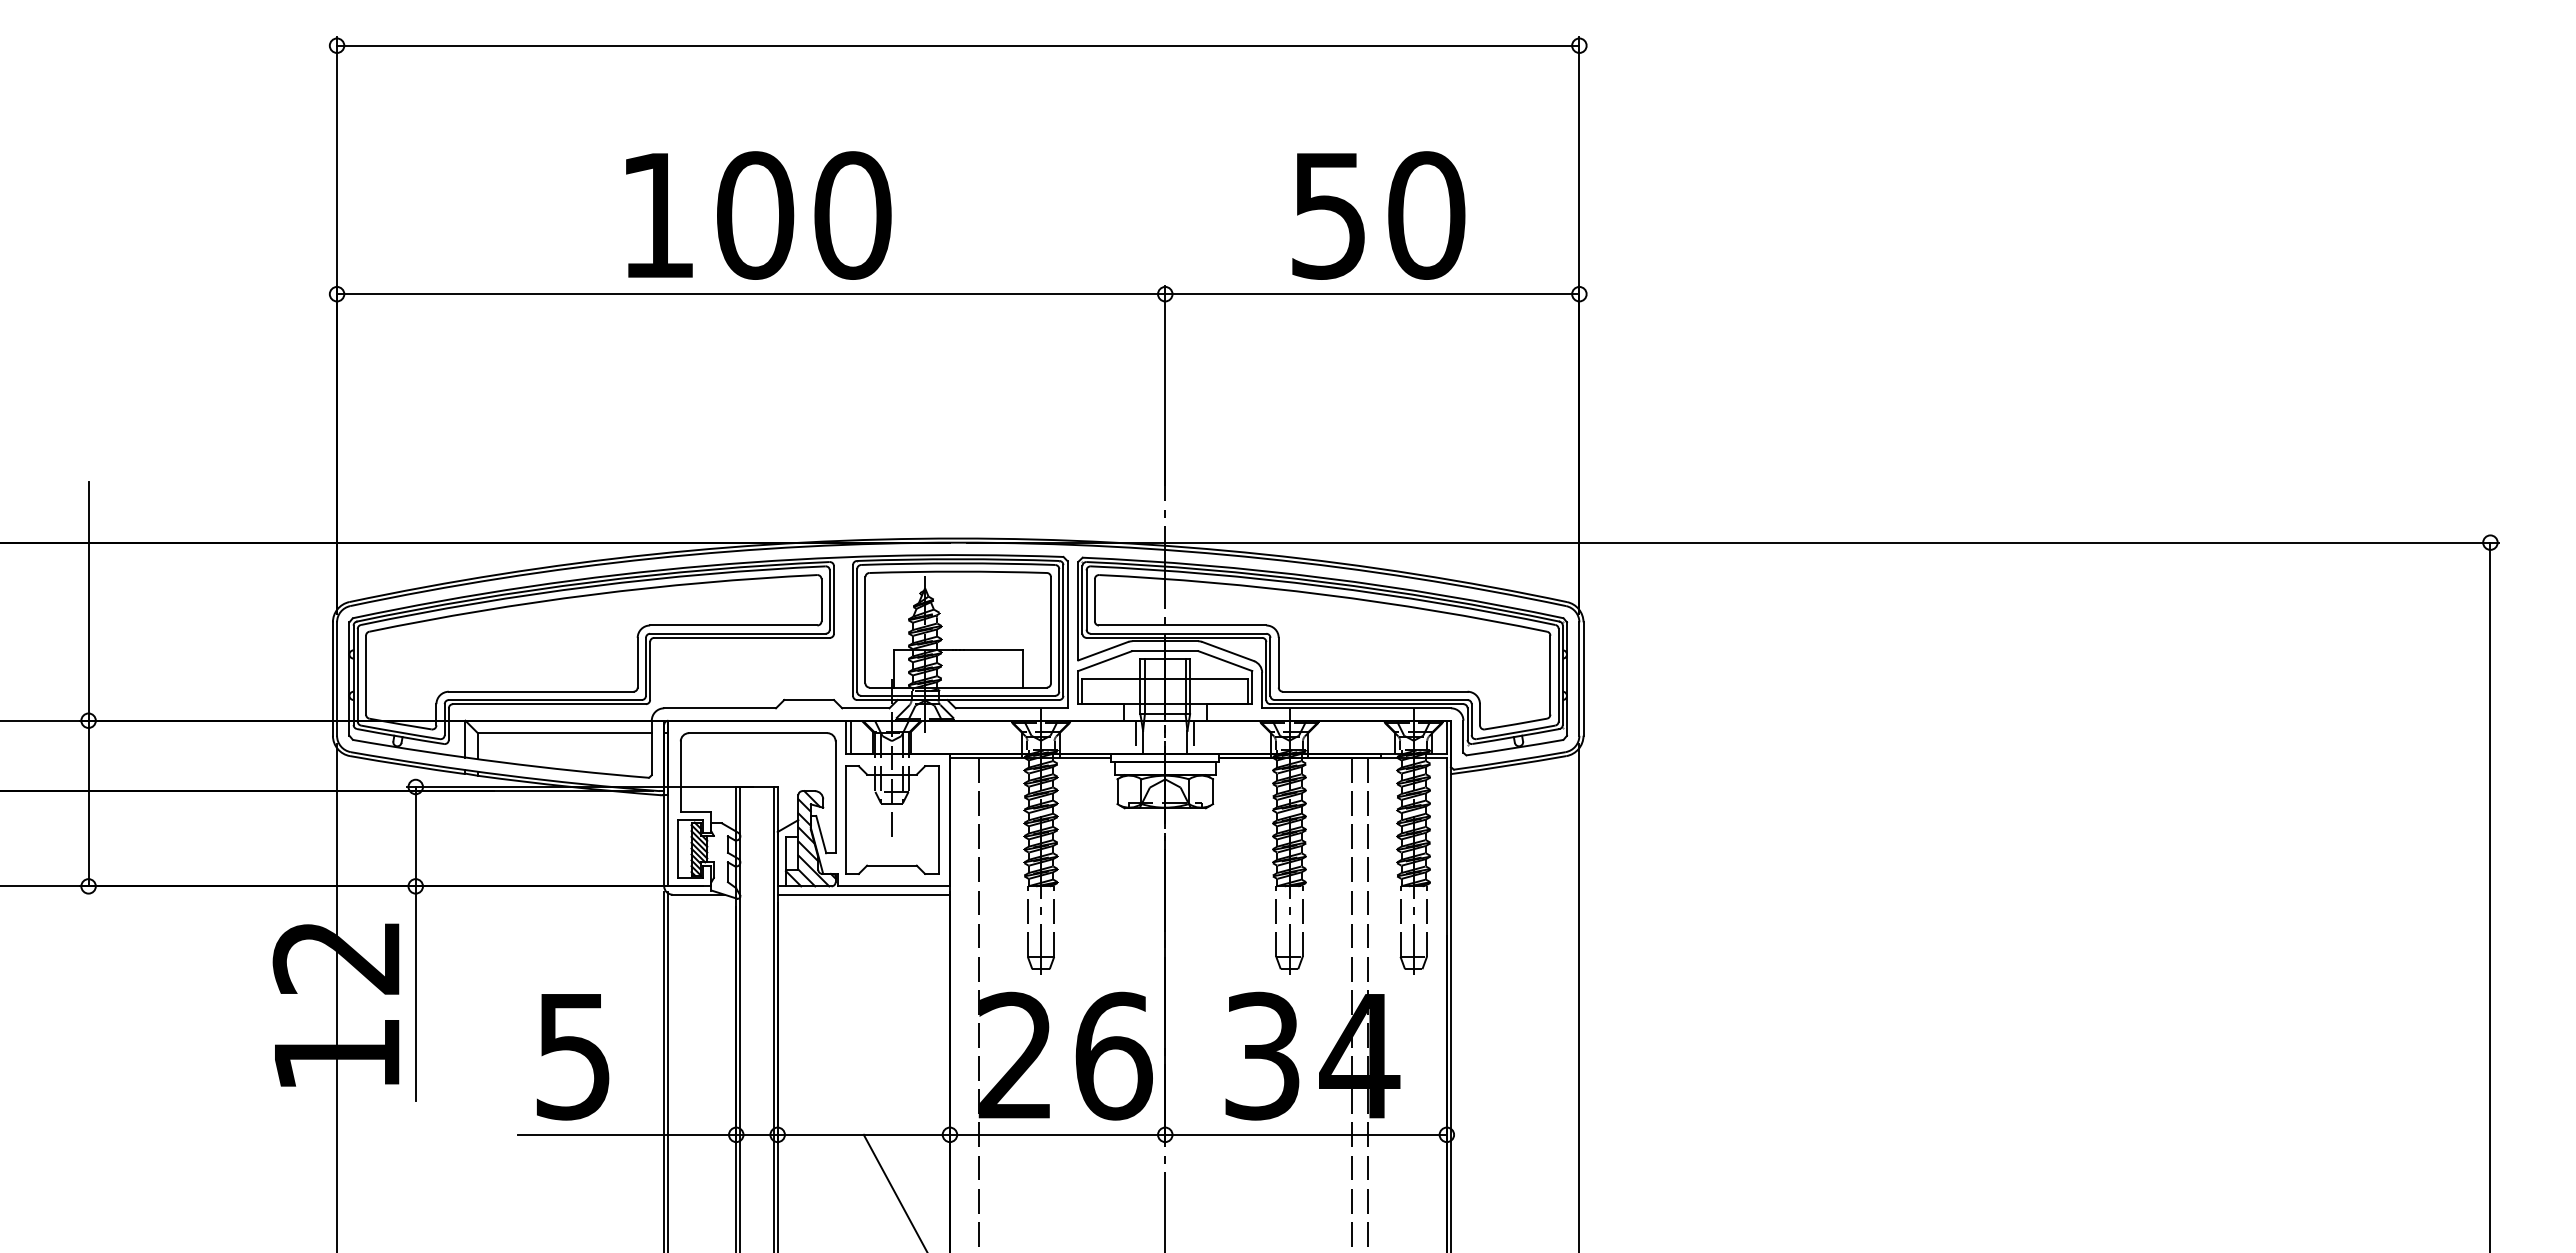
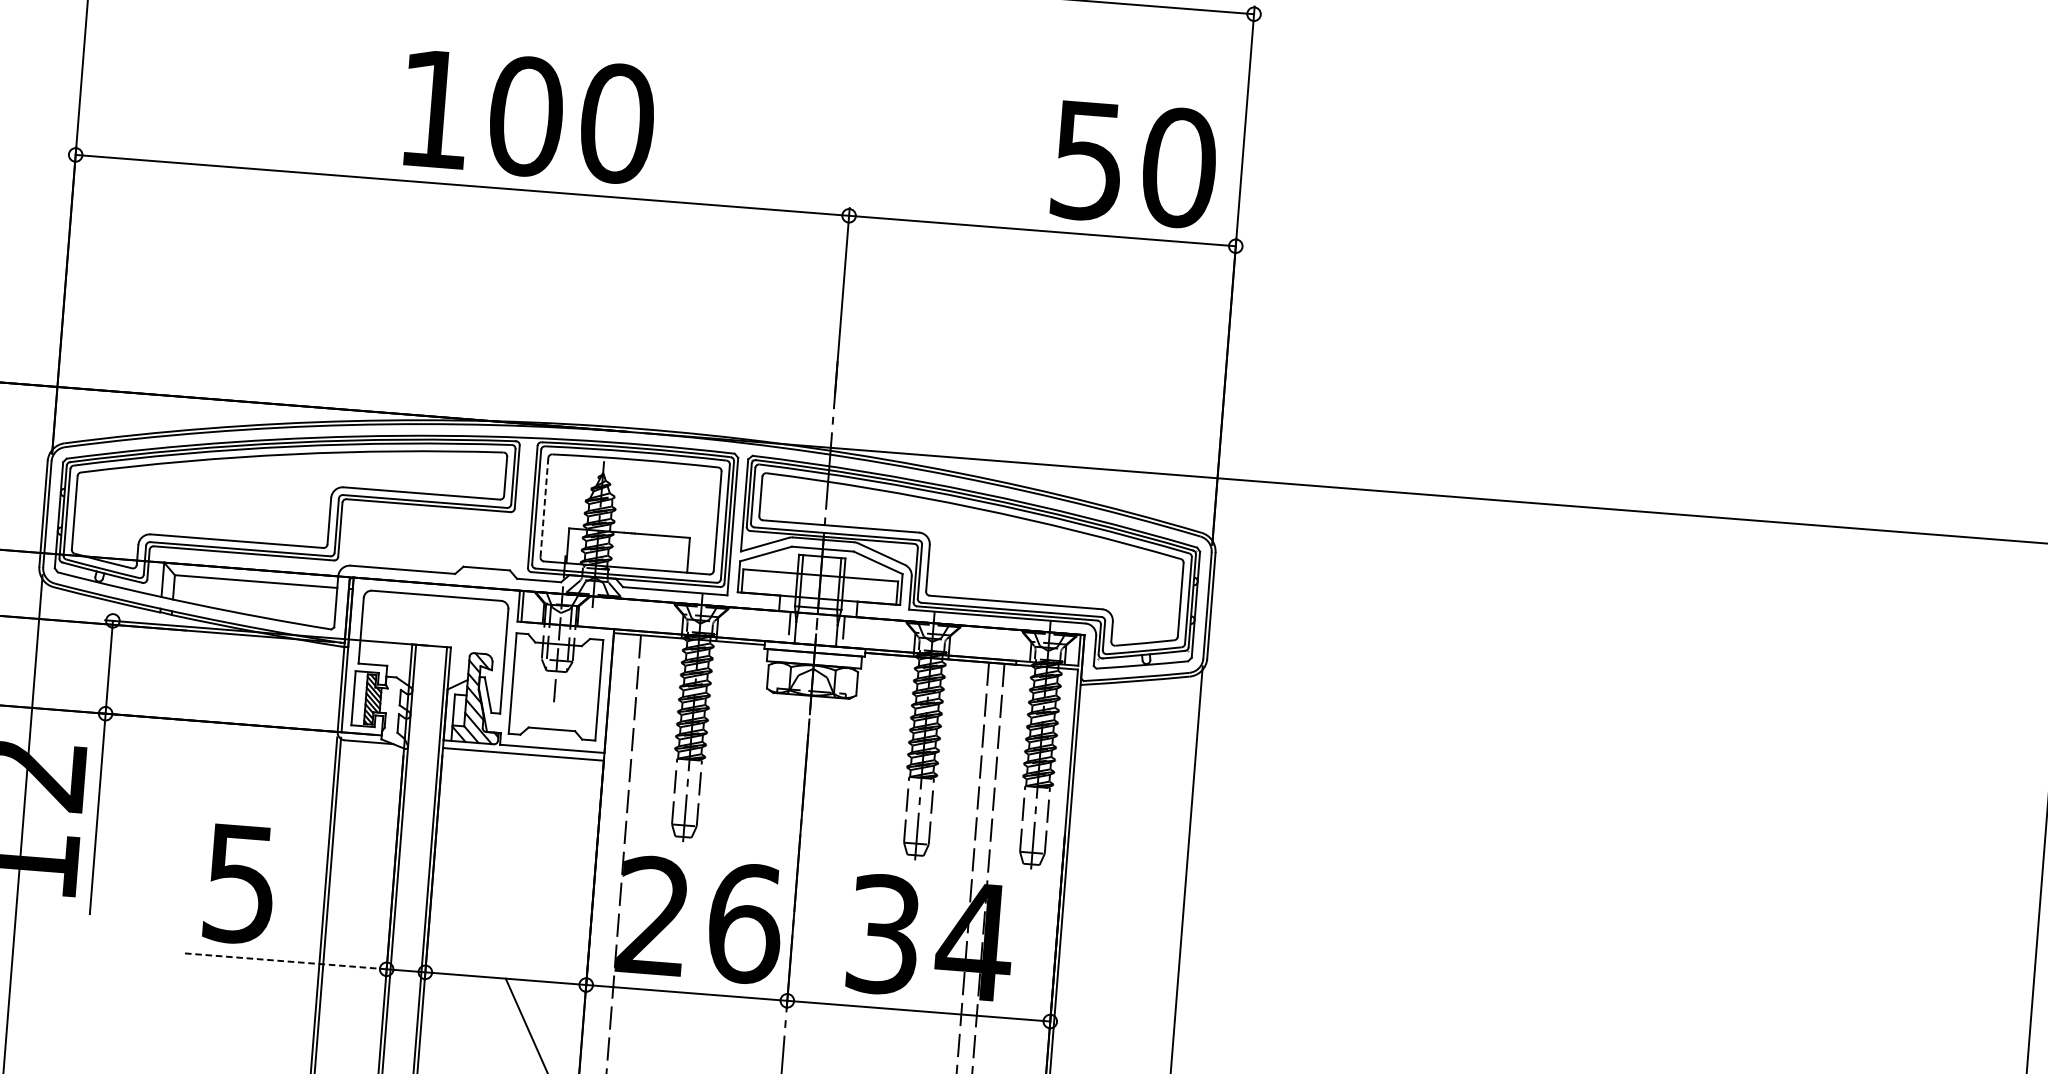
text: (758, 215) -> (529, 116), moved
text: (1378, 215) -> (1134, 164), moved
line: (865, 630) -> (544, 507), solid -> dashed
line: (626, 1134) -> (284, 960), solid -> dashed

